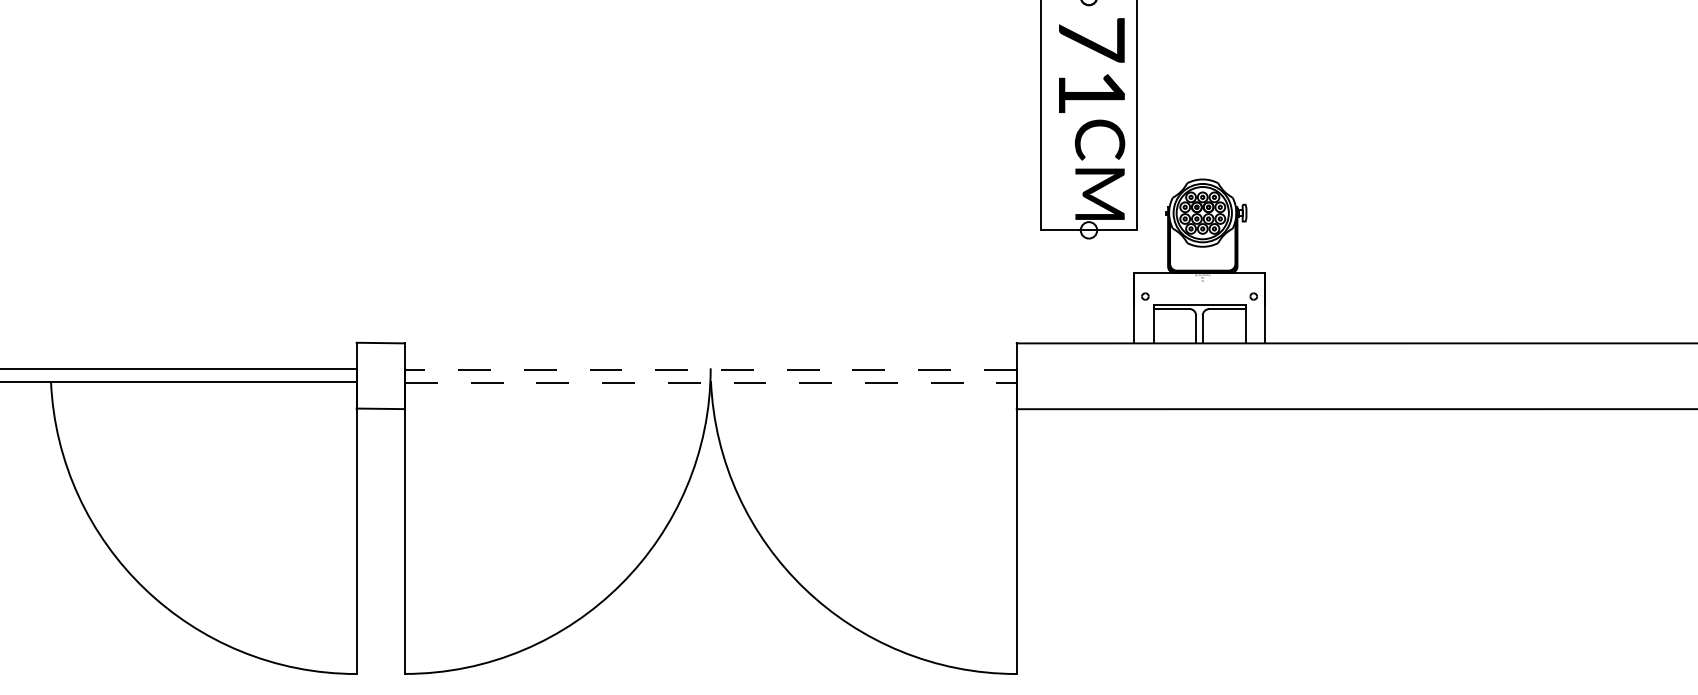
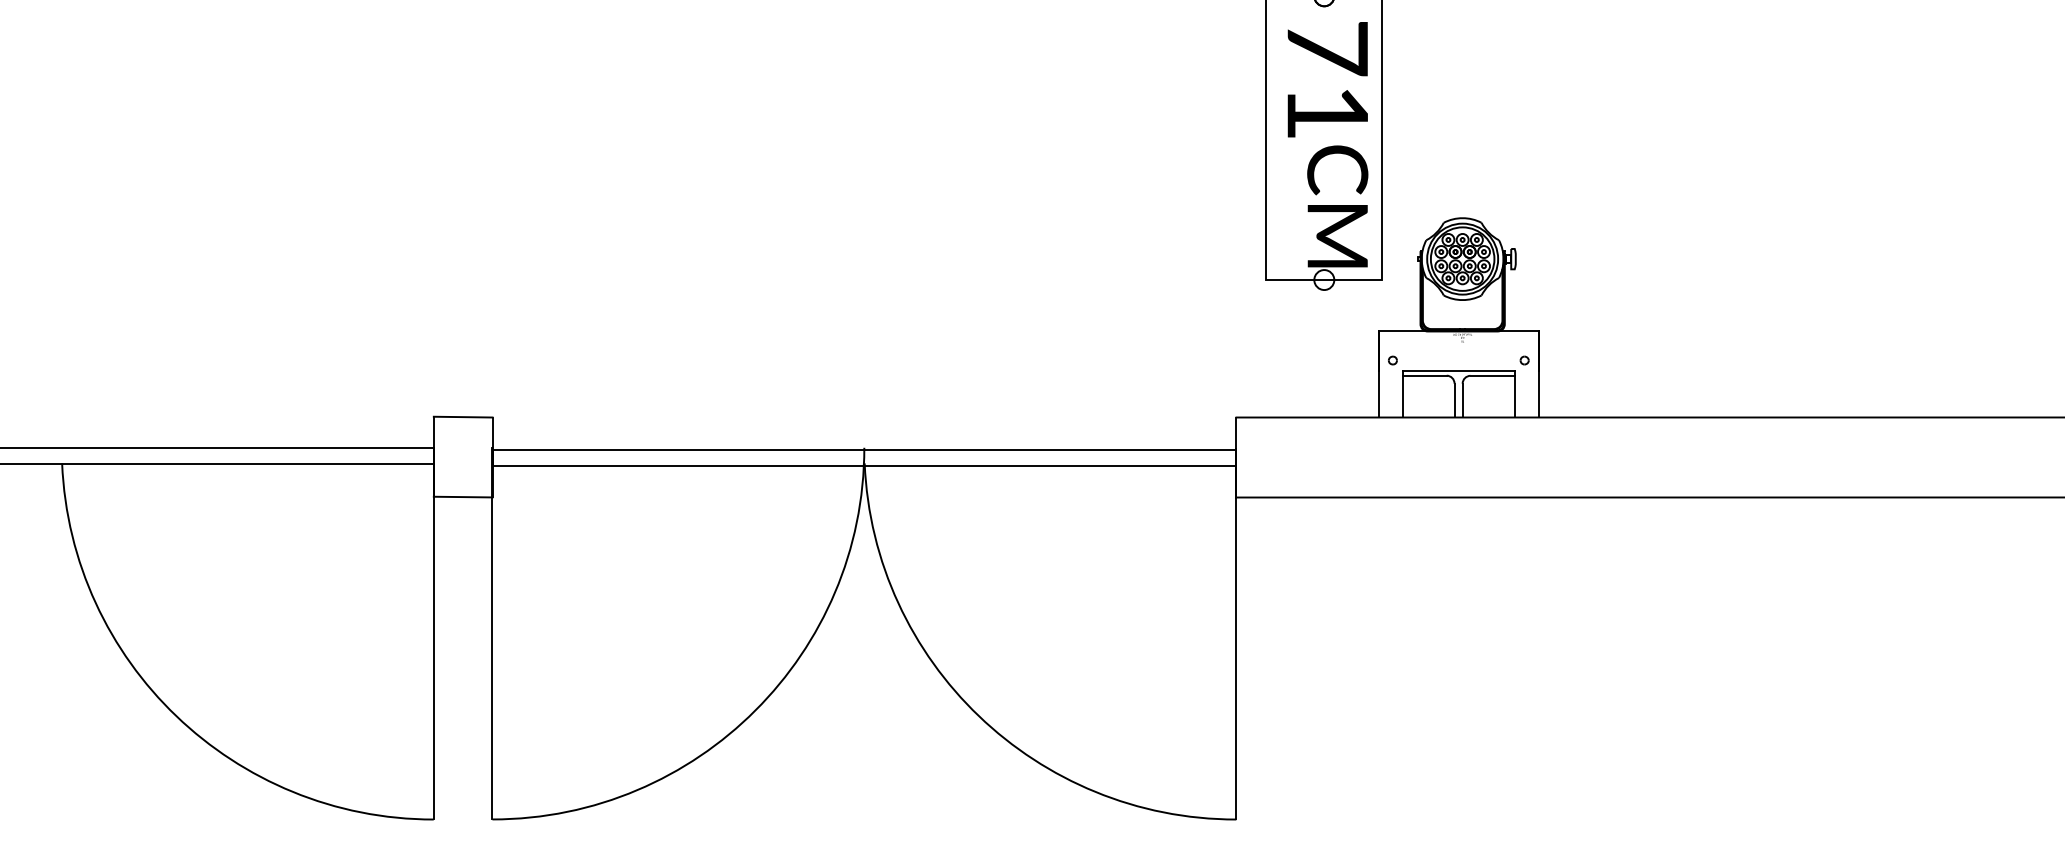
line: (710, 369) -> (864, 449), dashed -> solid
line: (710, 382) -> (864, 465), dashed -> solid

